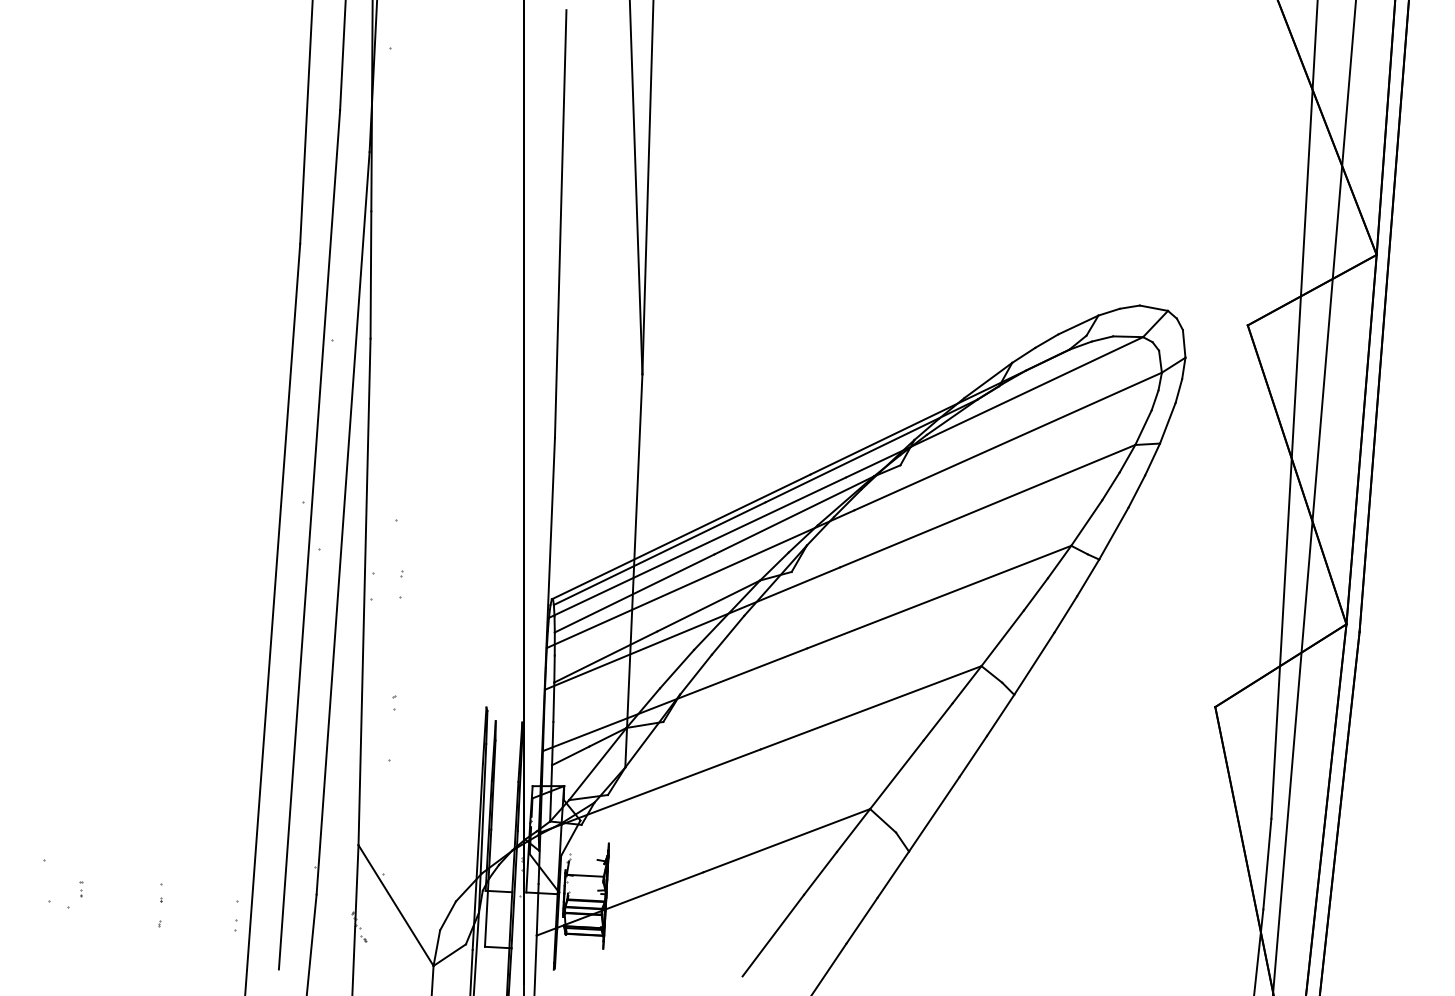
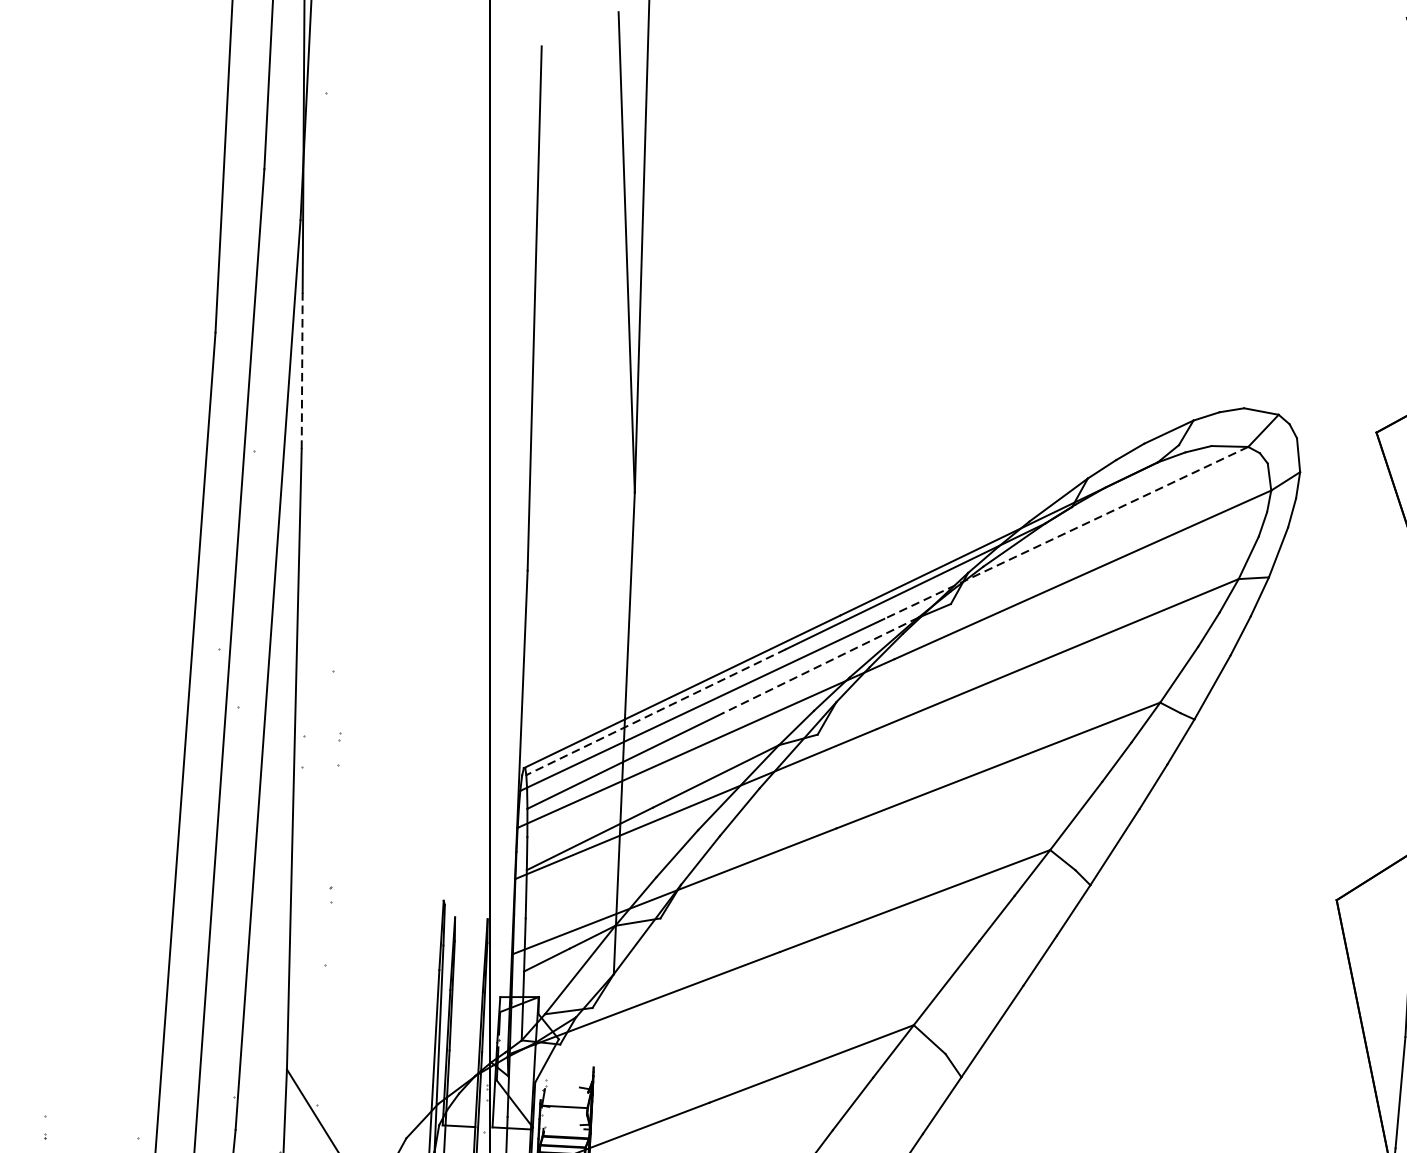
line: (370, 275) -> (301, 371), solid -> dashed
line: (994, 407) -> (1066, 533), solid -> dashed
line: (794, 515) -> (821, 665), solid -> dashed
line: (659, 553) -> (655, 712), solid -> dashed

